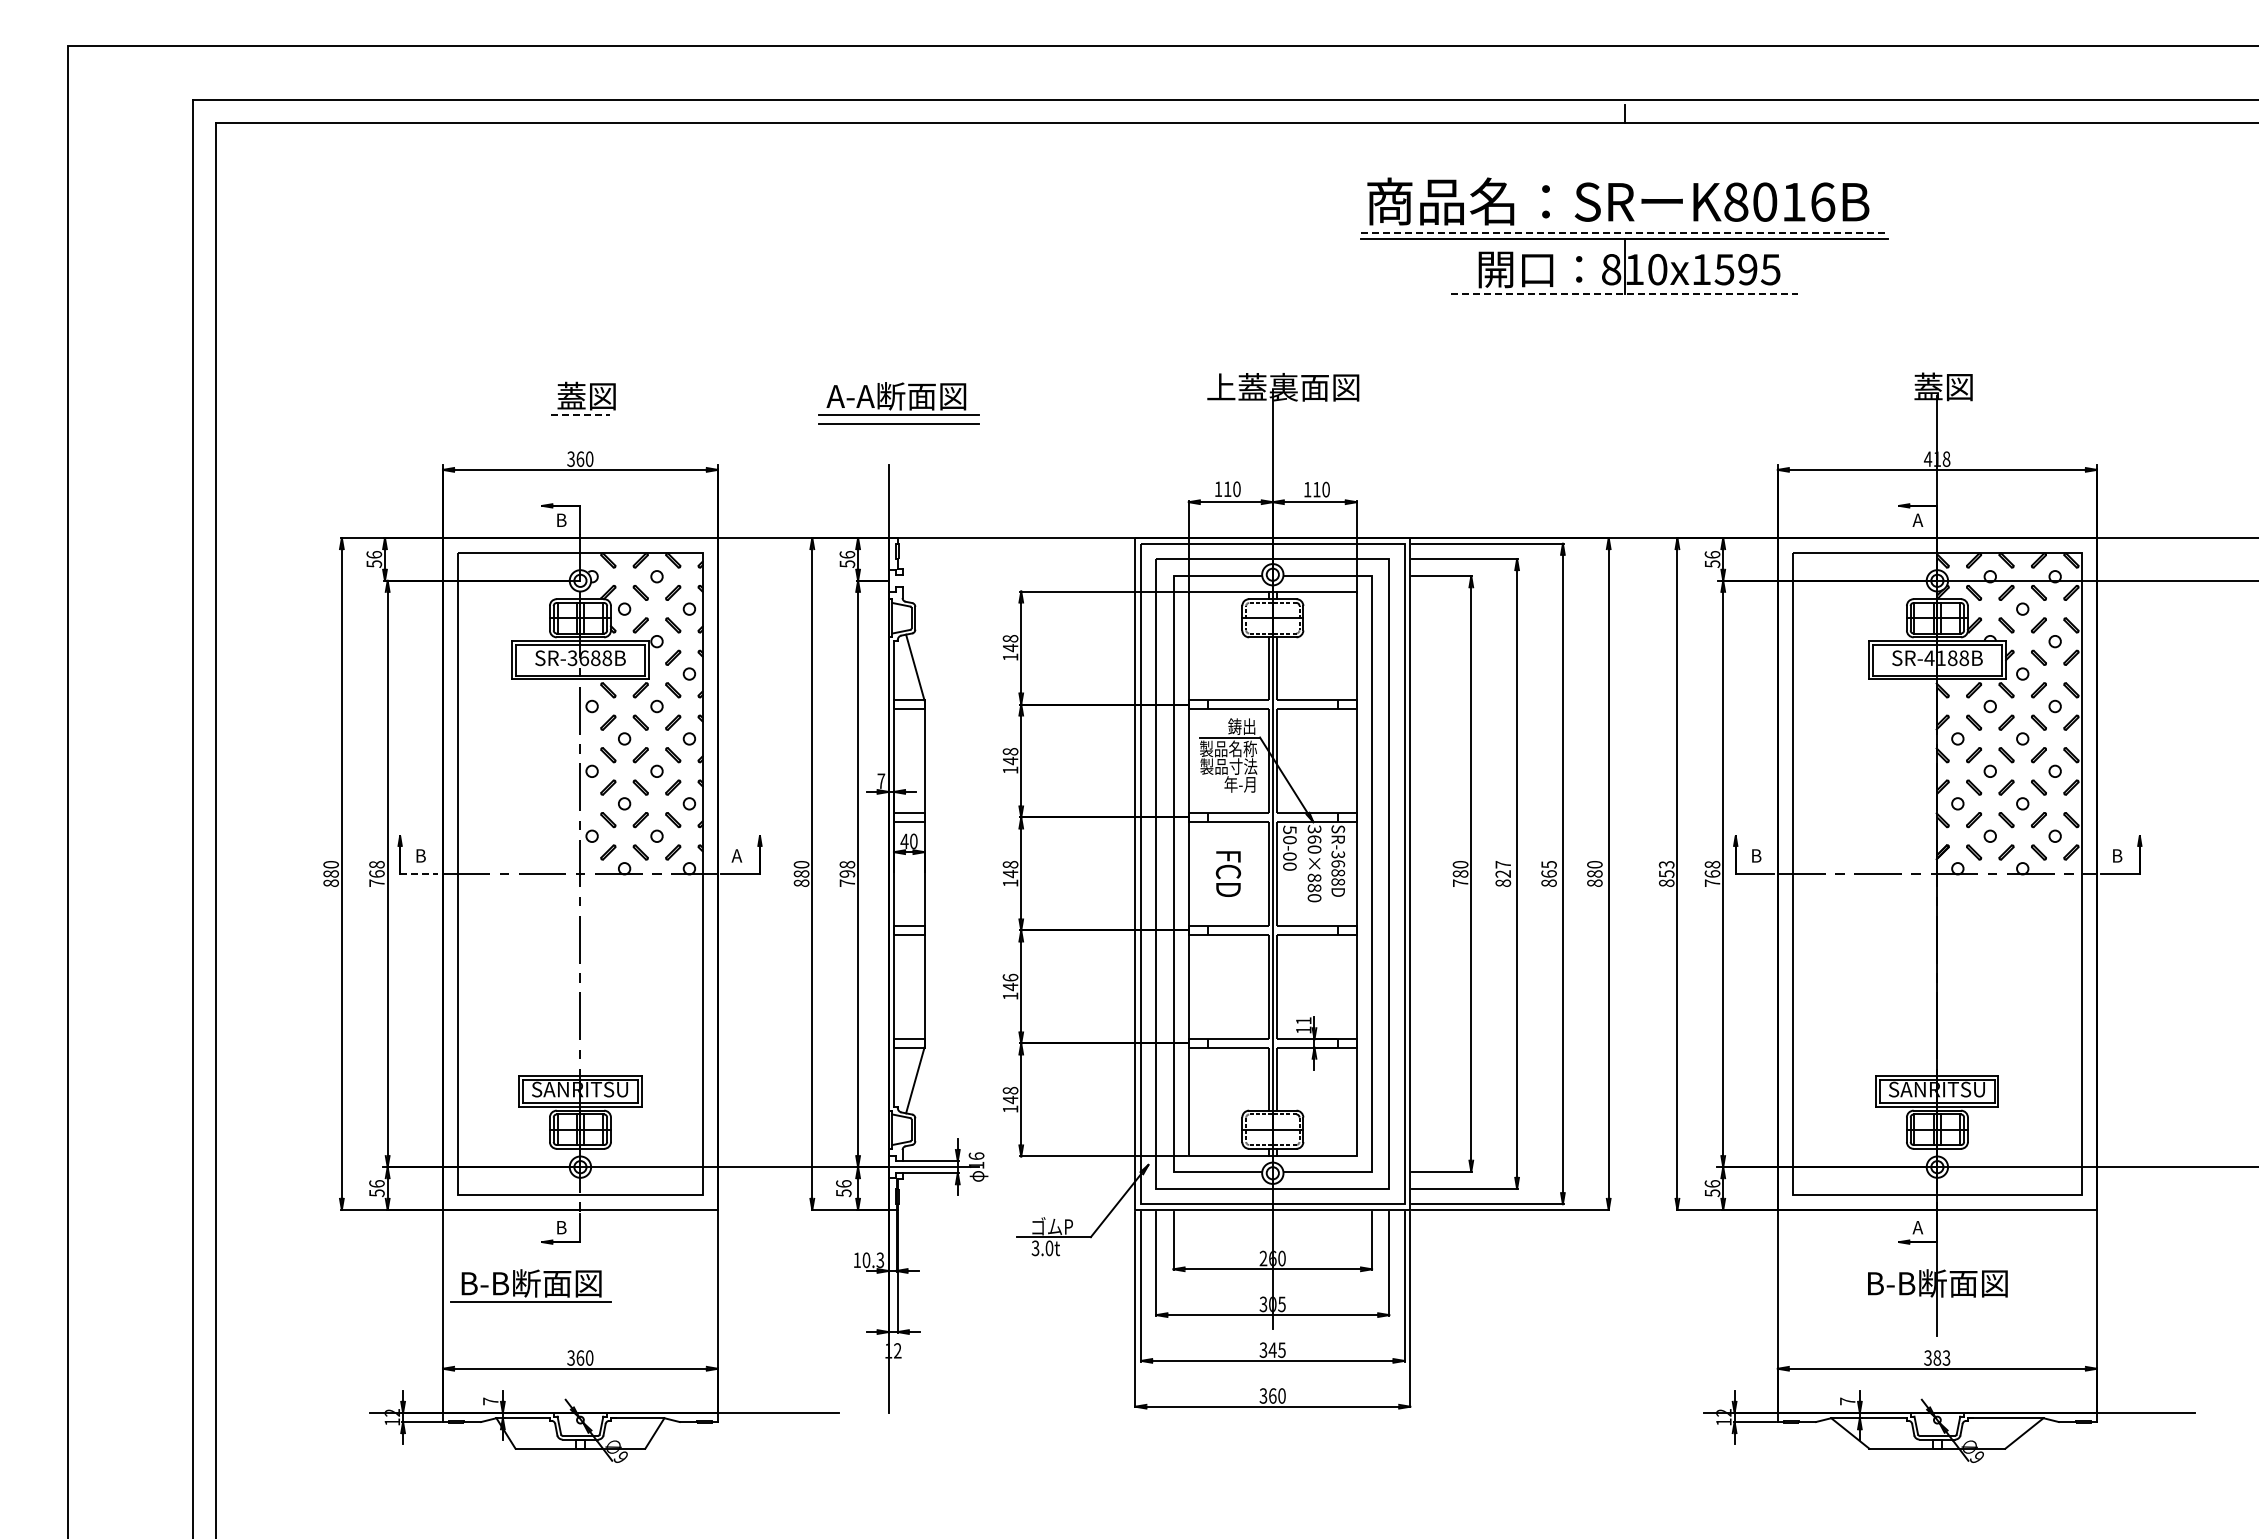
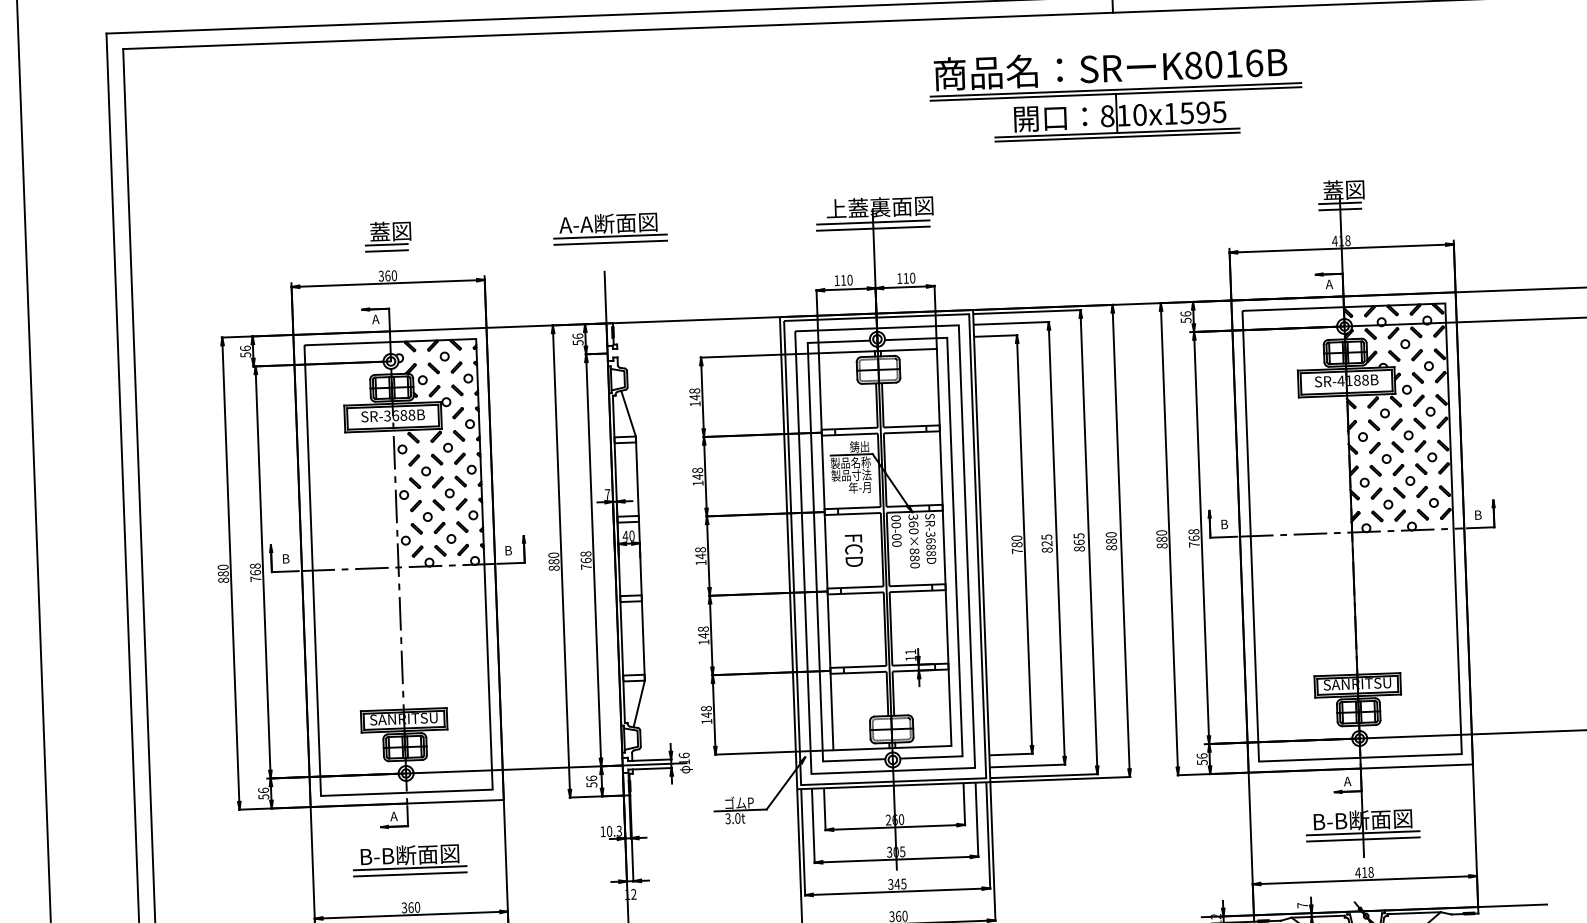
line: (1624, 232) -> (1115, 89), dashed -> solid
line: (1624, 294) -> (1117, 133), dashed -> solid
line: (1624, 299) -> (1117, 136), added
line: (1937, 405) -> (1340, 203), added
line: (1273, 408) -> (873, 222), added
line: (580, 414) -> (386, 244), dashed -> solid
line: (1937, 414) -> (1340, 209), added
line: (1272, 417) -> (873, 228), added
line: (580, 423) -> (387, 250), added
text: (560, 519) -> (375, 318), B -> A
text: (1289, 829) -> (895, 517), 50-00 -> 00-00
text: (736, 855) -> (507, 550), A -> B
text: (1503, 864) -> (1047, 537), 827 -> 825
text: (1666, 869) -> (1161, 536), 853 -> 880
text: (847, 873) -> (586, 560), 798 -> 768
line: (419, 874) -> (285, 571), dashed -> solid
text: (1010, 977) -> (703, 629), 146 -> 148
text: (560, 1227) -> (393, 816), B -> A
part: (530, 1285) -> (409, 856), moved
line: (1937, 1301) -> (1363, 832), added
line: (581, 1310) -> (410, 874), added
line: (1937, 1310) -> (1363, 839), added
text: (1936, 1357) -> (1363, 872), 383 -> 418

